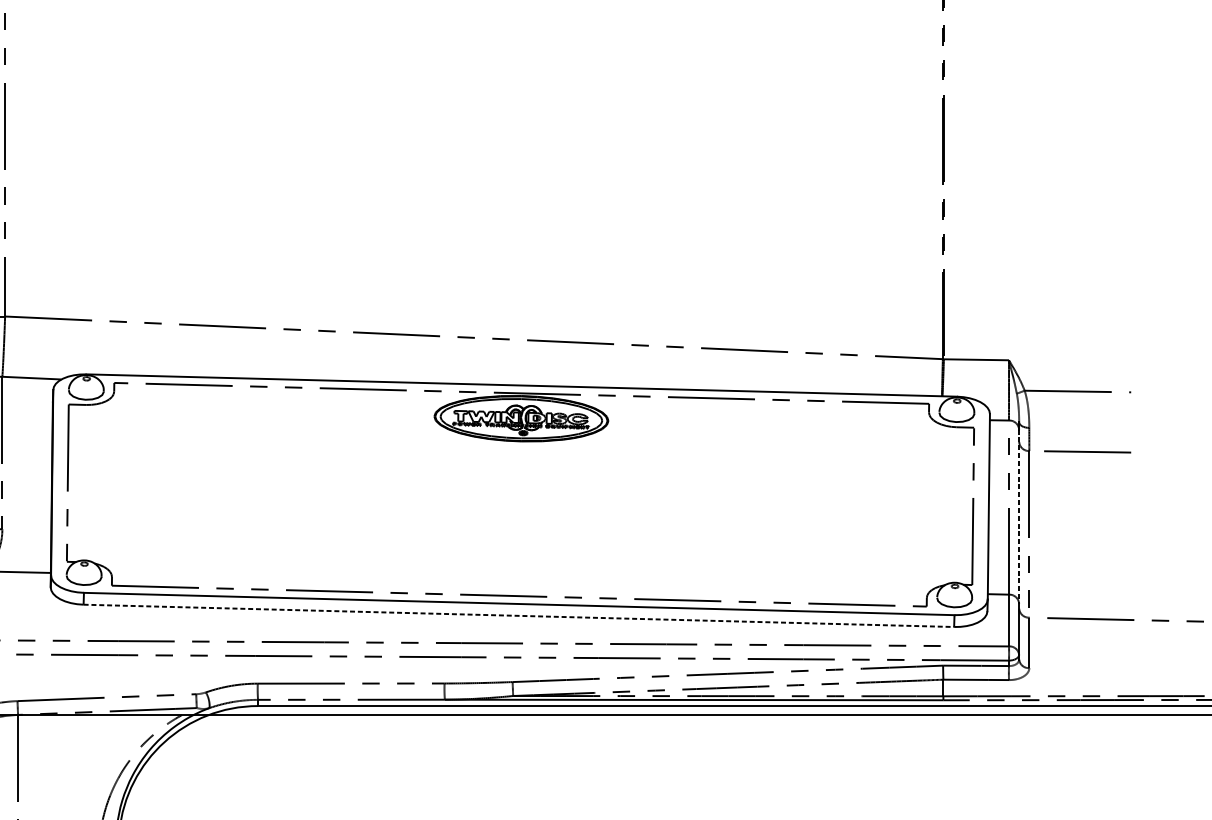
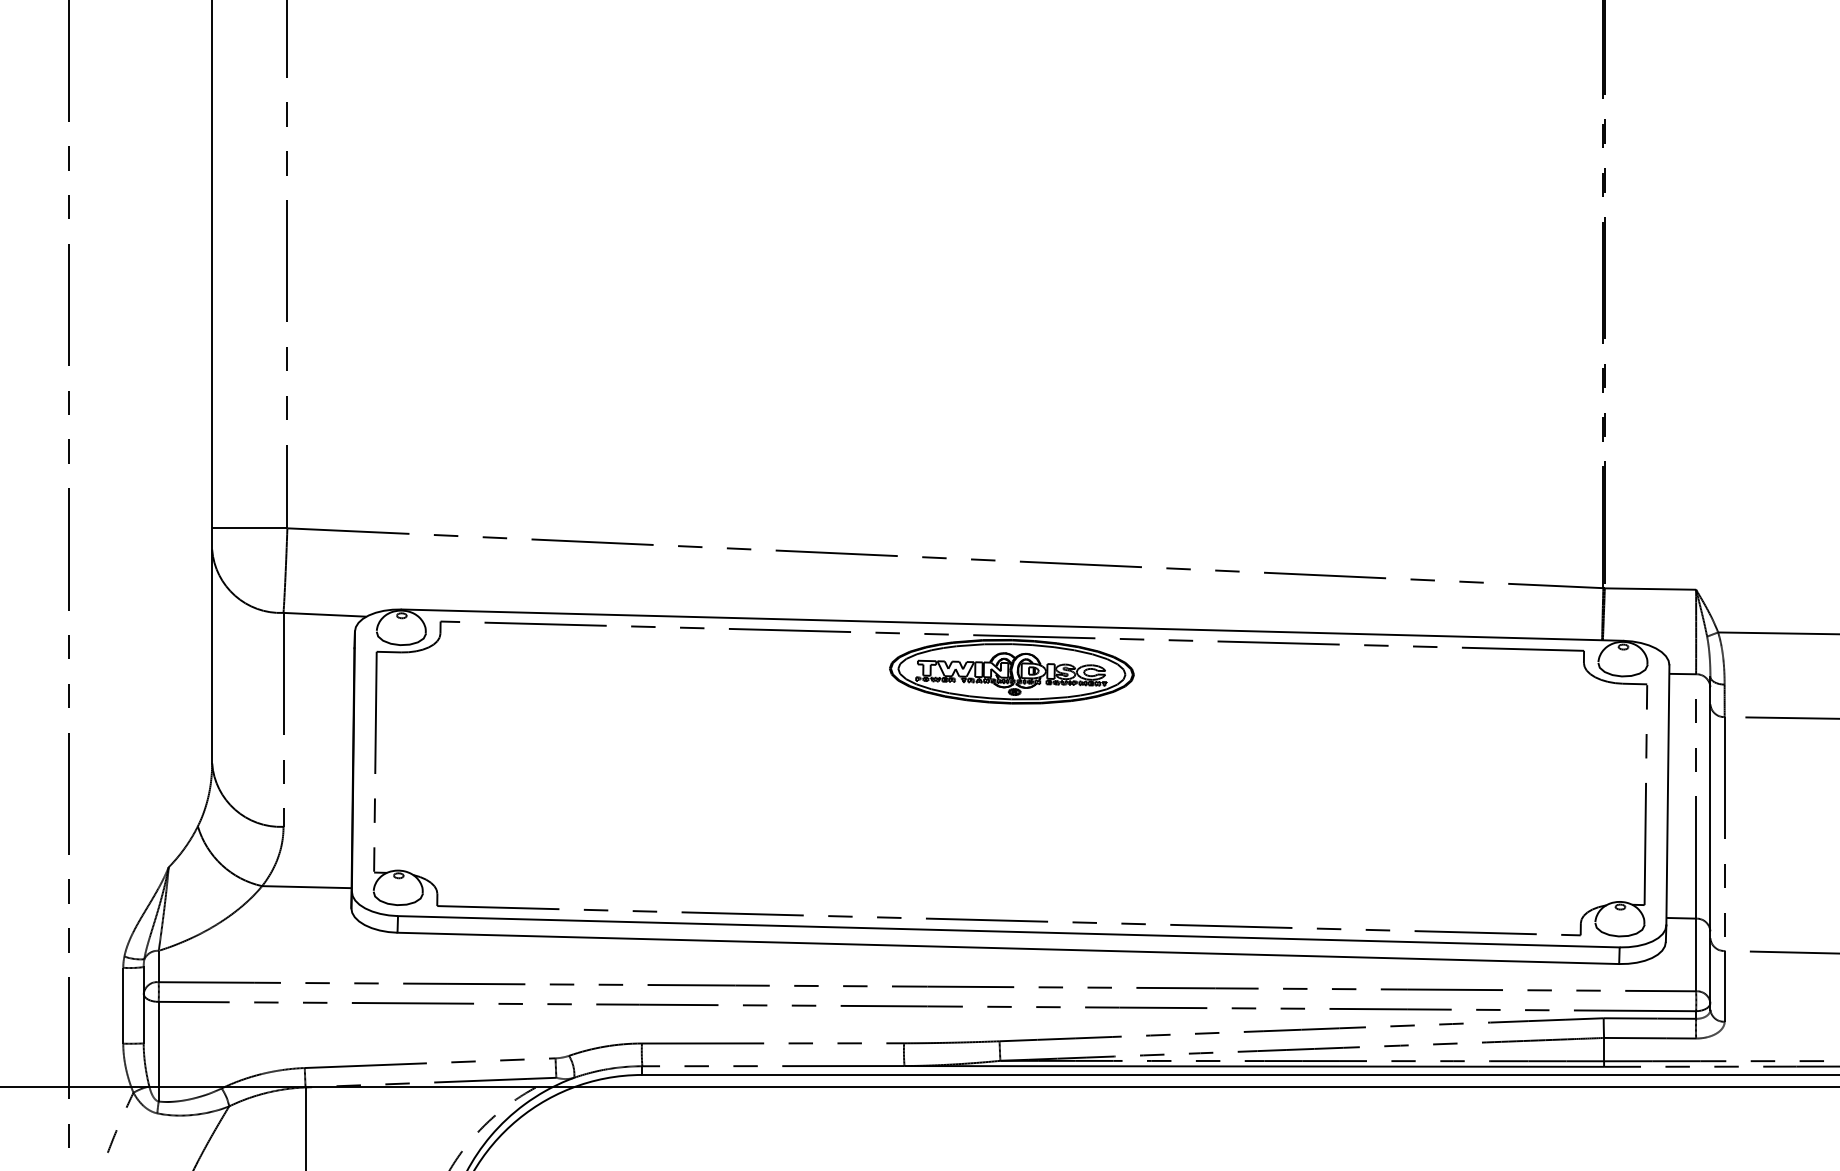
line: (1019, 516) -> (1710, 809), dashed -> solid
line: (518, 615) -> (1008, 948), dashed -> solid

